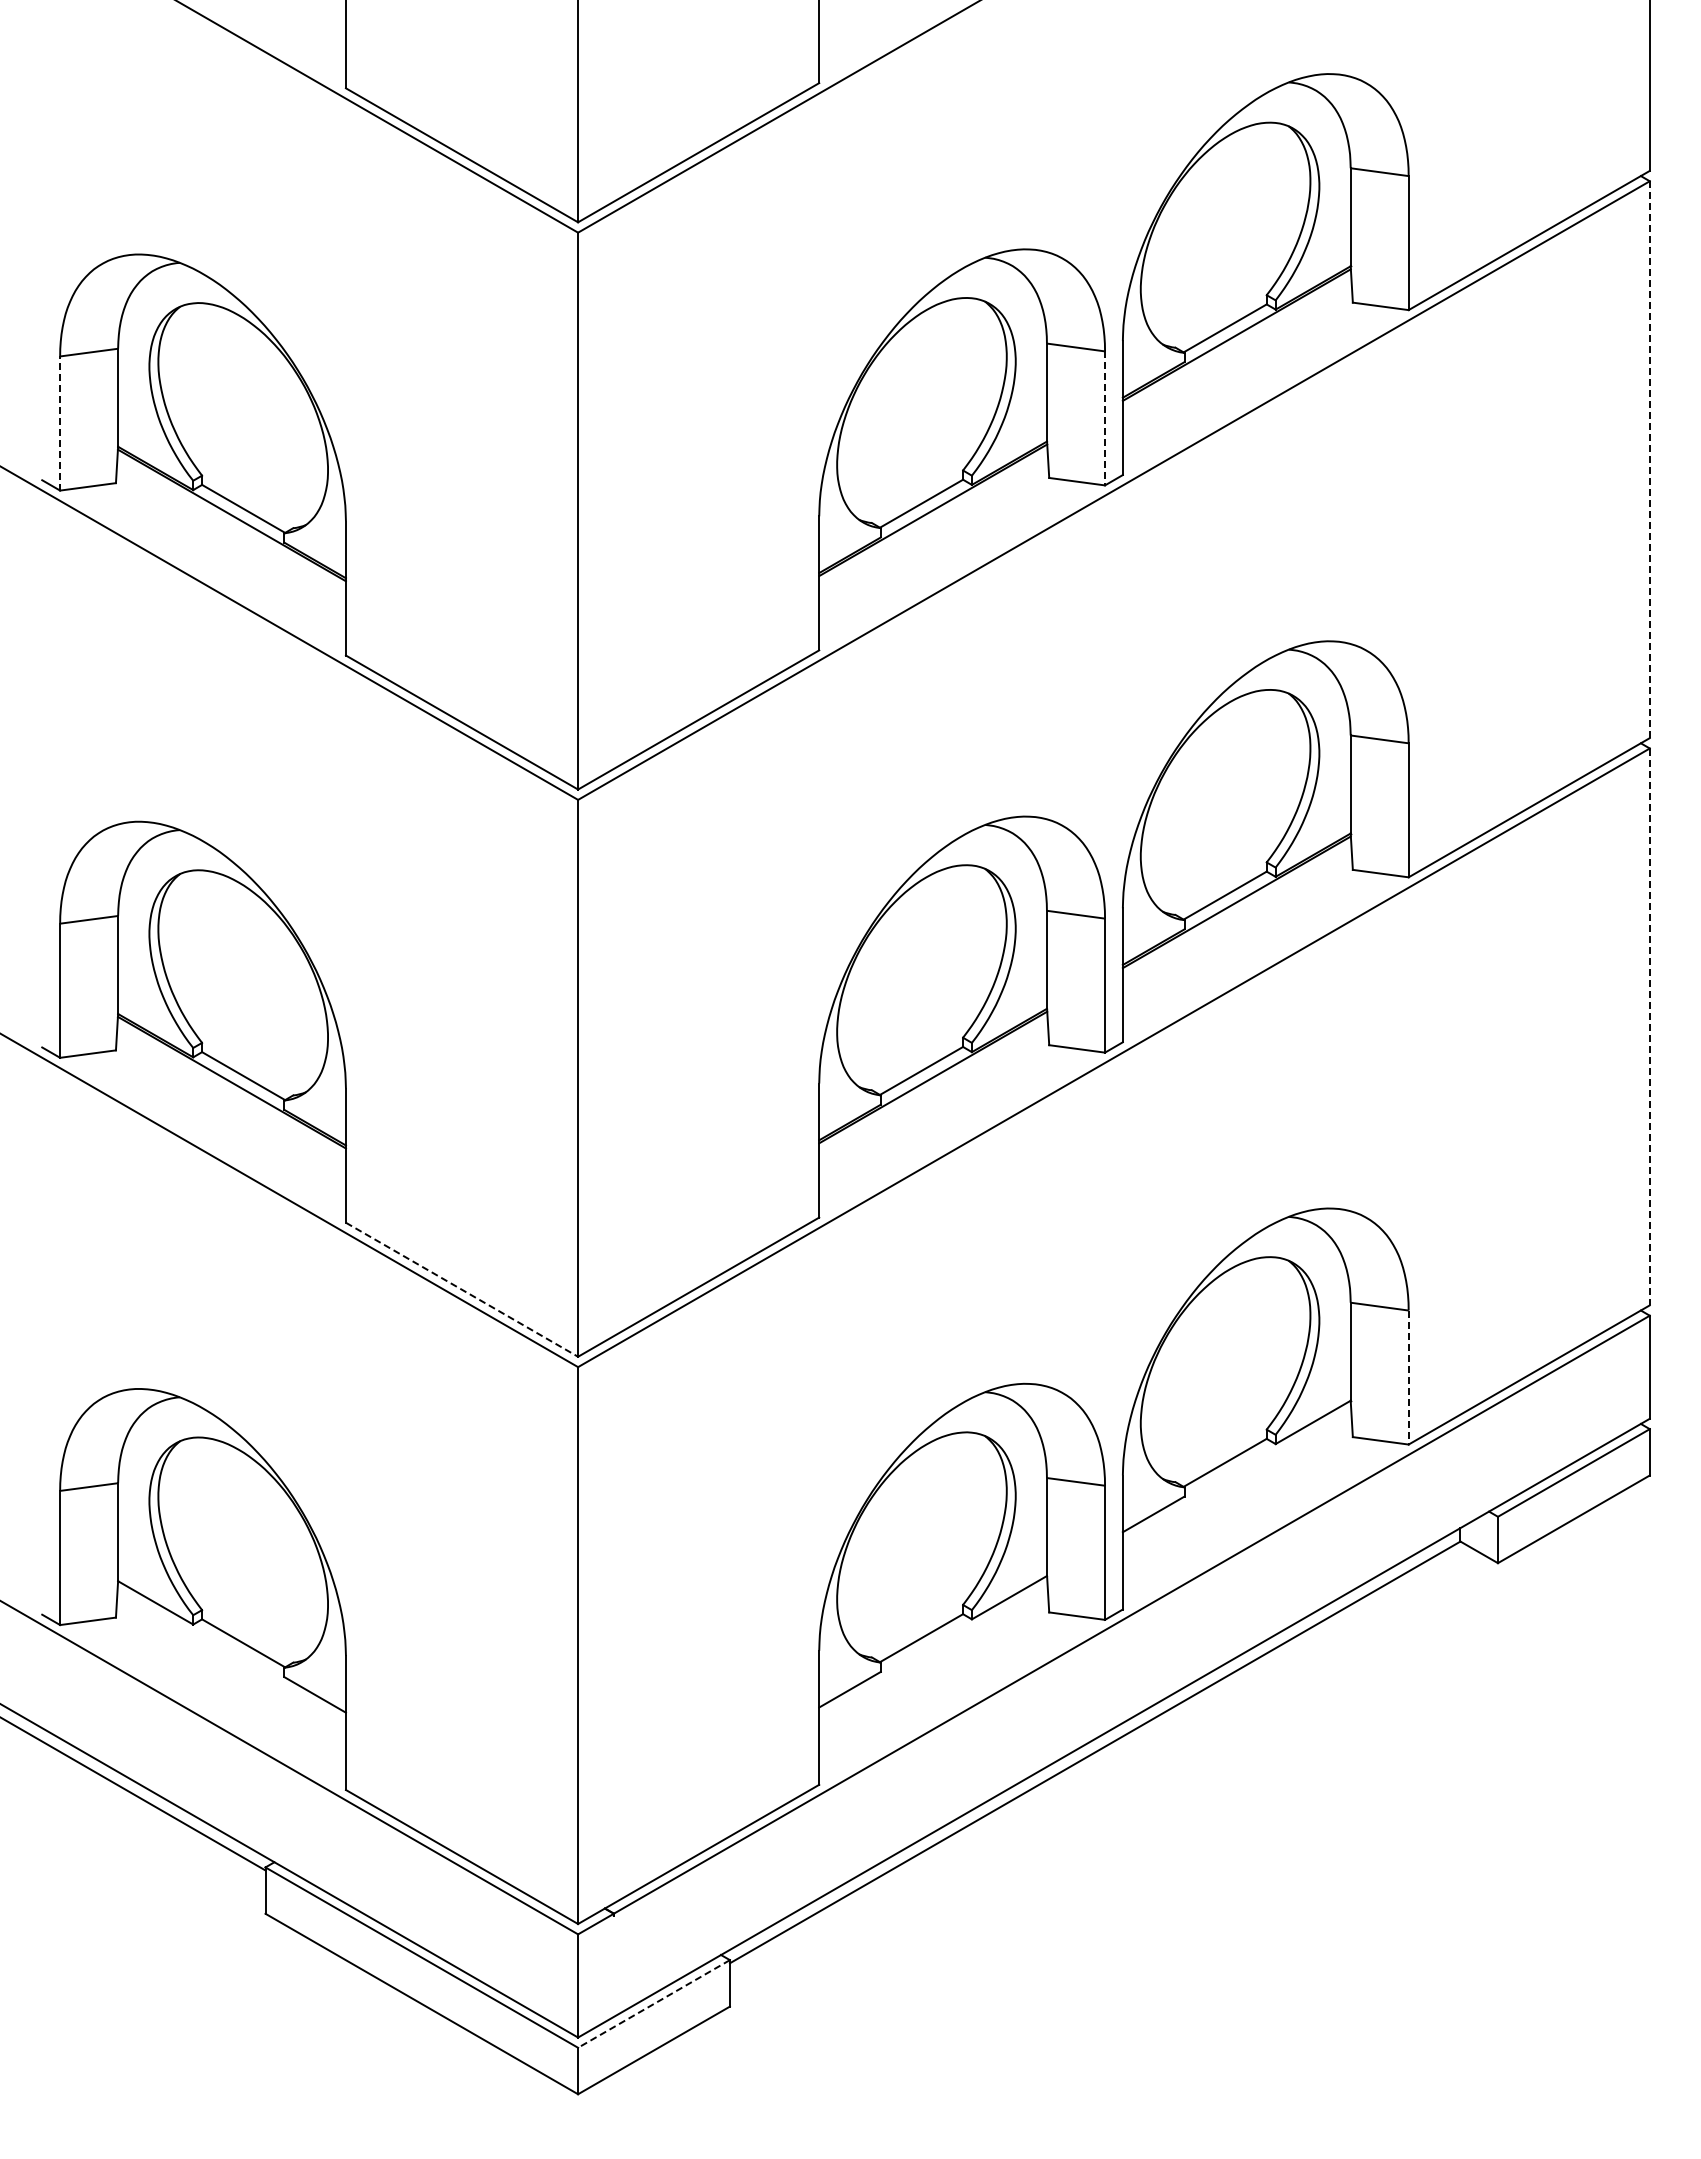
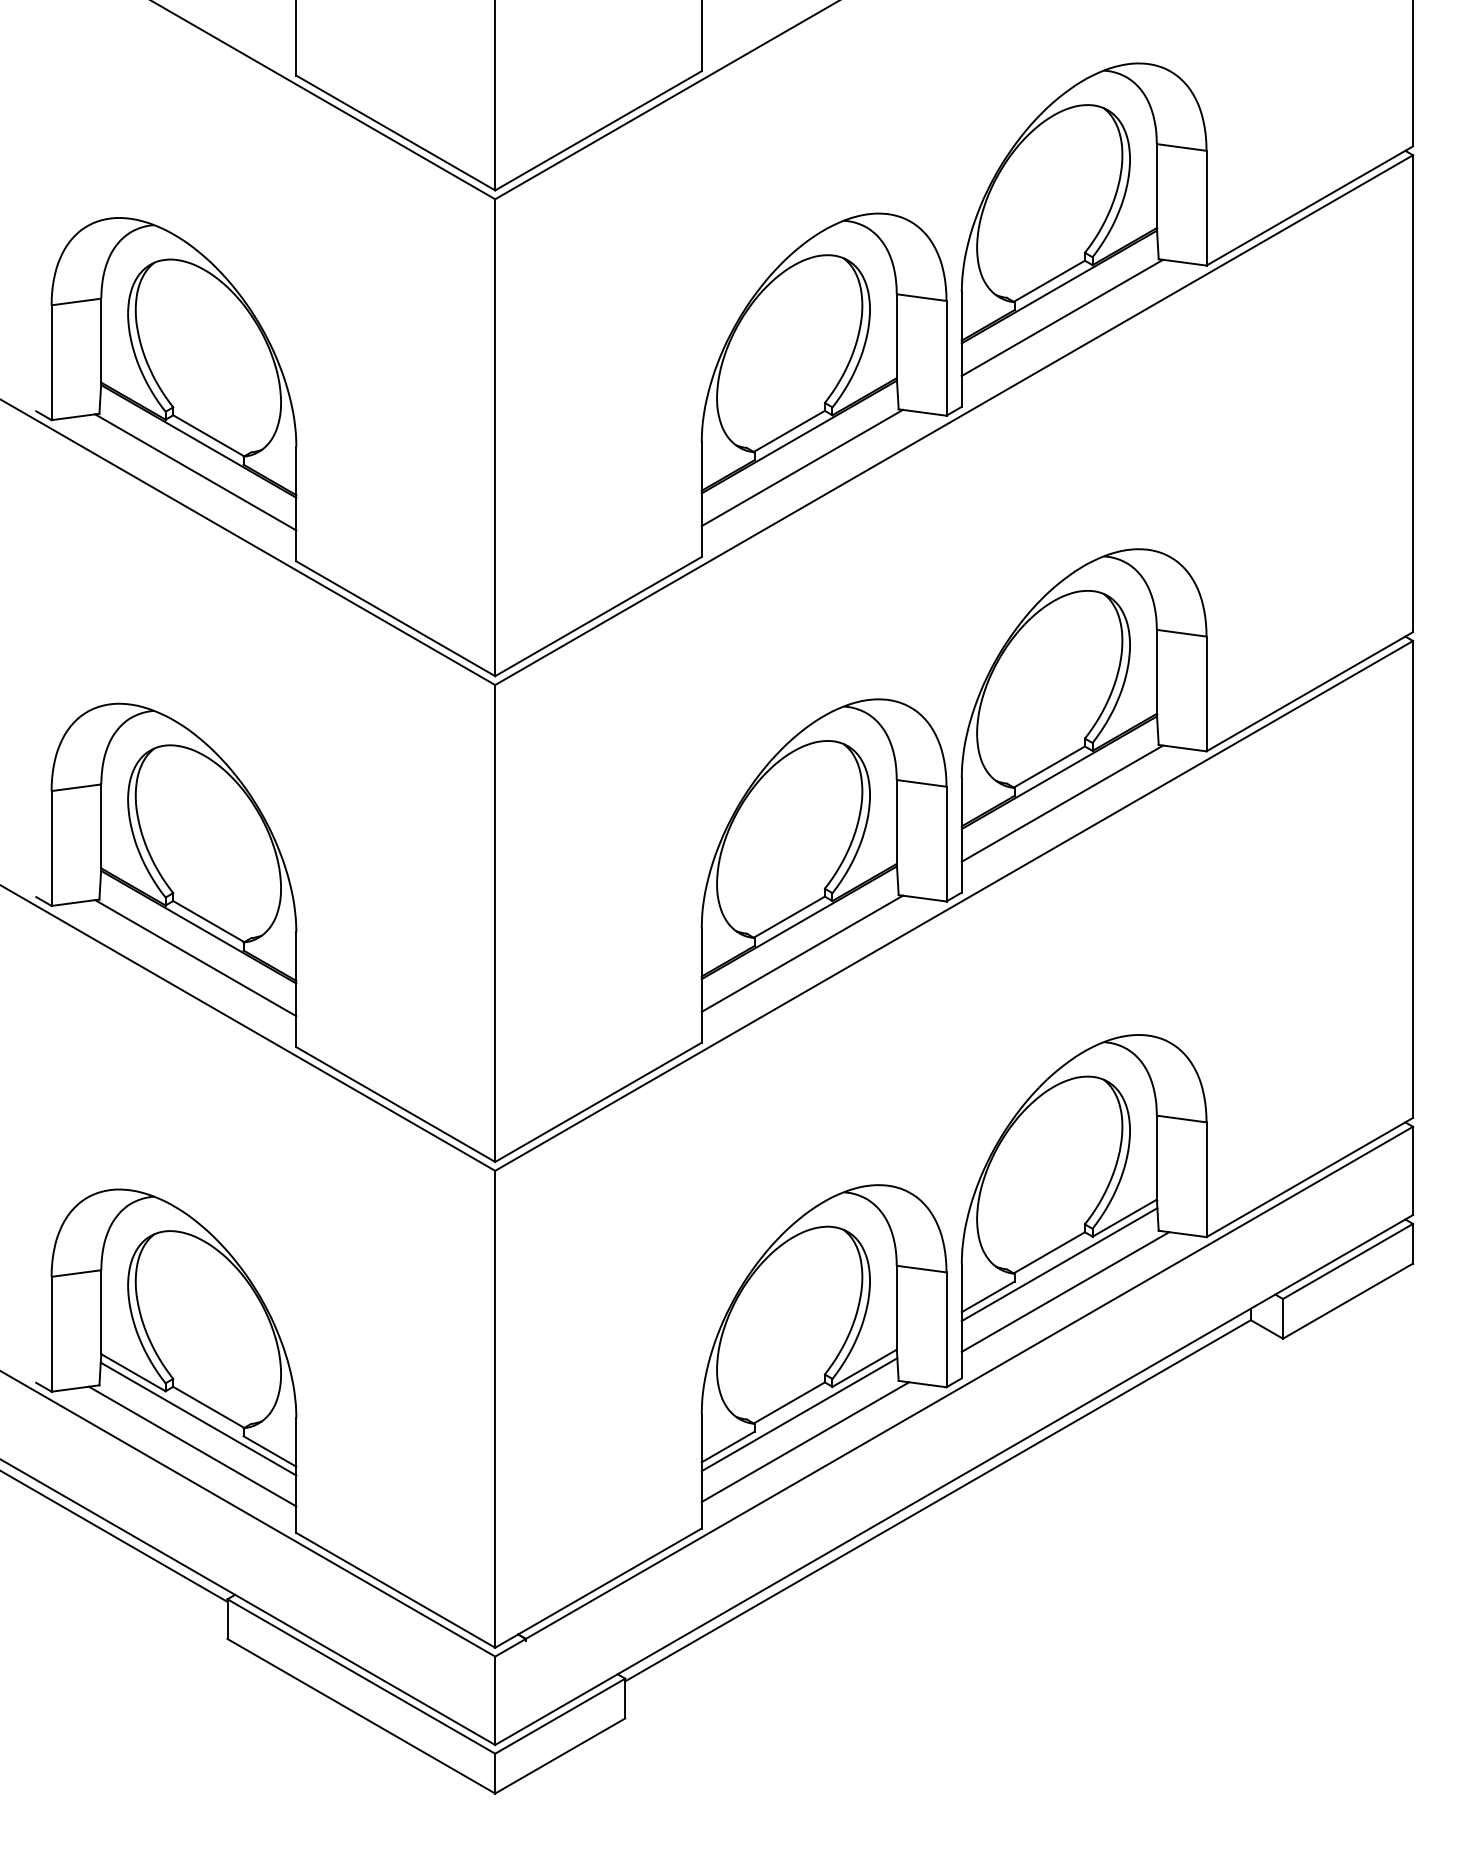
line: (1239, 371) -> (1061, 318), added
line: (1105, 418) -> (946, 358), dashed -> solid
line: (60, 423) -> (51, 362), dashed -> solid
line: (1649, 460) -> (1412, 394), dashed -> solid
line: (936, 546) -> (802, 468), added
line: (227, 551) -> (194, 472), added
line: (1239, 938) -> (1061, 803), added
line: (1649, 1027) -> (1412, 879), dashed -> solid
line: (936, 1113) -> (802, 953), added
line: (227, 1118) -> (194, 957), added
line: (462, 1290) -> (396, 1105), dashed -> solid
line: (1408, 1378) -> (1206, 1180), dashed -> solid
line: (1236, 1476) -> (1059, 1264), added
line: (1243, 1508) -> (1065, 1291), added
line: (933, 1651) -> (799, 1414), added
line: (231, 1656) -> (198, 1418), added
line: (940, 1683) -> (805, 1441), added
line: (224, 1689) -> (192, 1446), added
line: (654, 2003) -> (560, 1715), dashed -> solid

